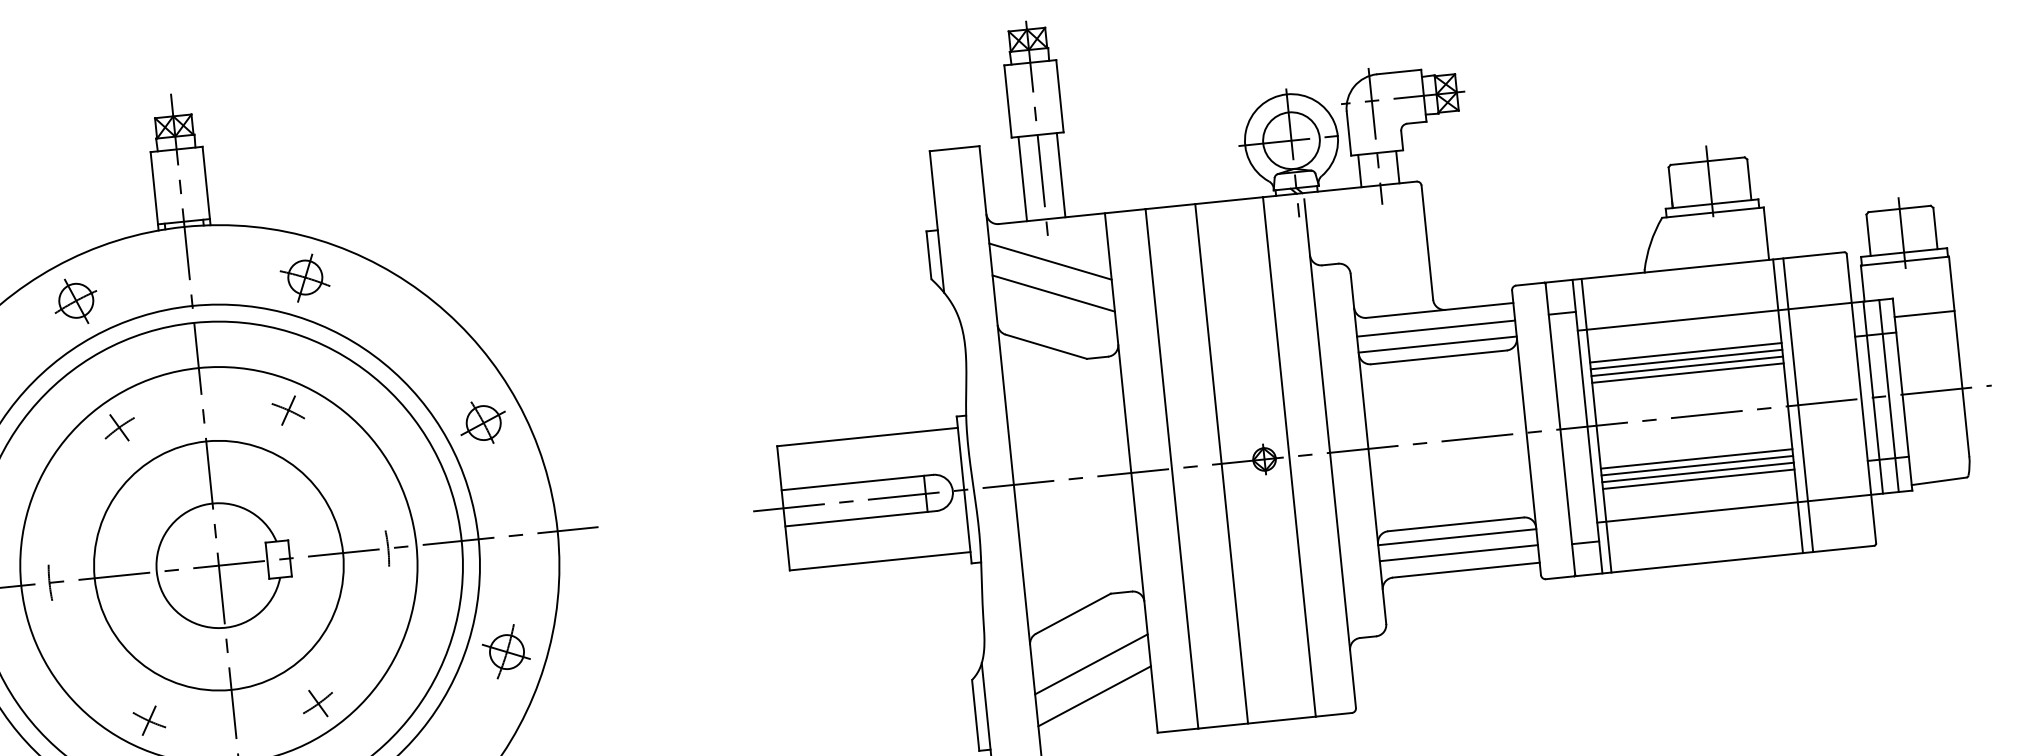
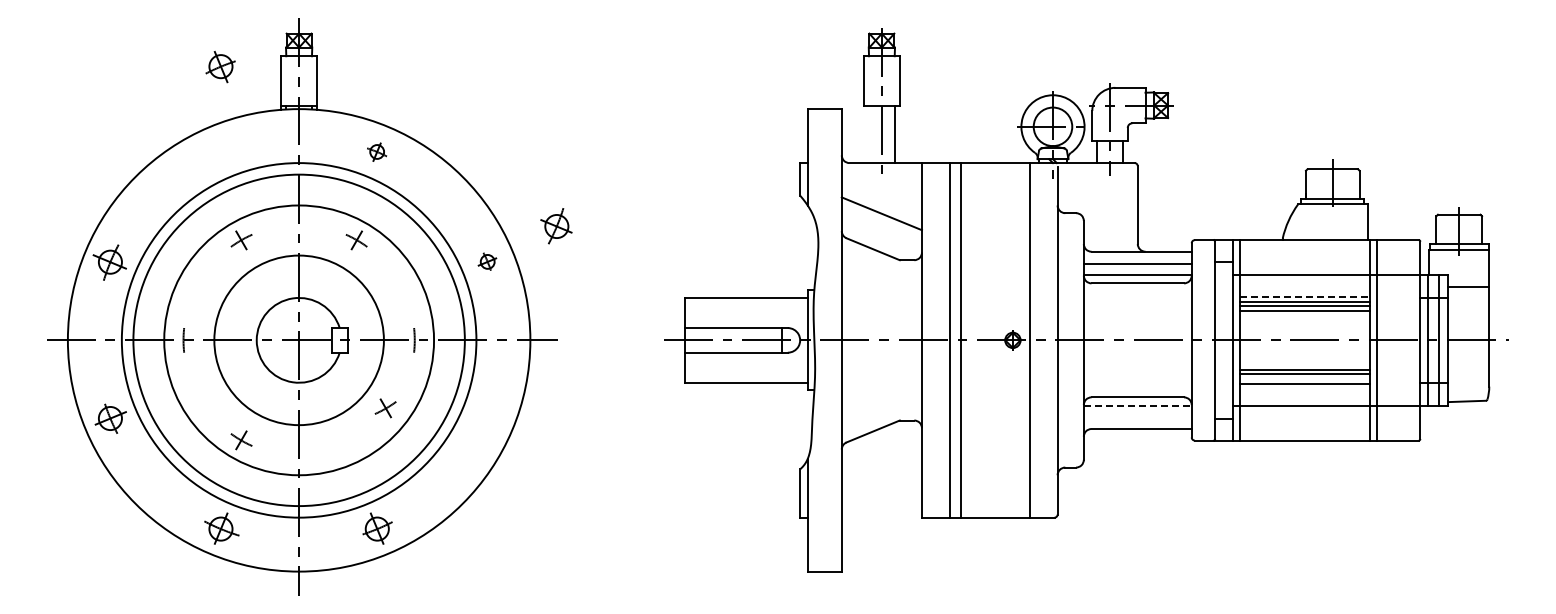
line: (1022, 179) -> (868, 134), removed
line: (1049, 260) -> (881, 191), removed
part: (304, 278) -> (376, 152), size x0.6
part: (75, 302) -> (220, 67), moved
line: (1686, 353) -> (1305, 297), solid -> dashed
part: (483, 422) -> (487, 261), size x0.6
line: (1221, 464) -> (960, 340), moved
line: (1697, 471) -> (1304, 378), removed
line: (1456, 537) -> (1137, 406), solid -> dashed
line: (1458, 553) -> (1137, 417), removed
part: (506, 652) -> (556, 226), moved
line: (1090, 663) -> (881, 466), removed
line: (1094, 696) -> (881, 488), removed
part: (317, 703) -> (385, 408), moved

